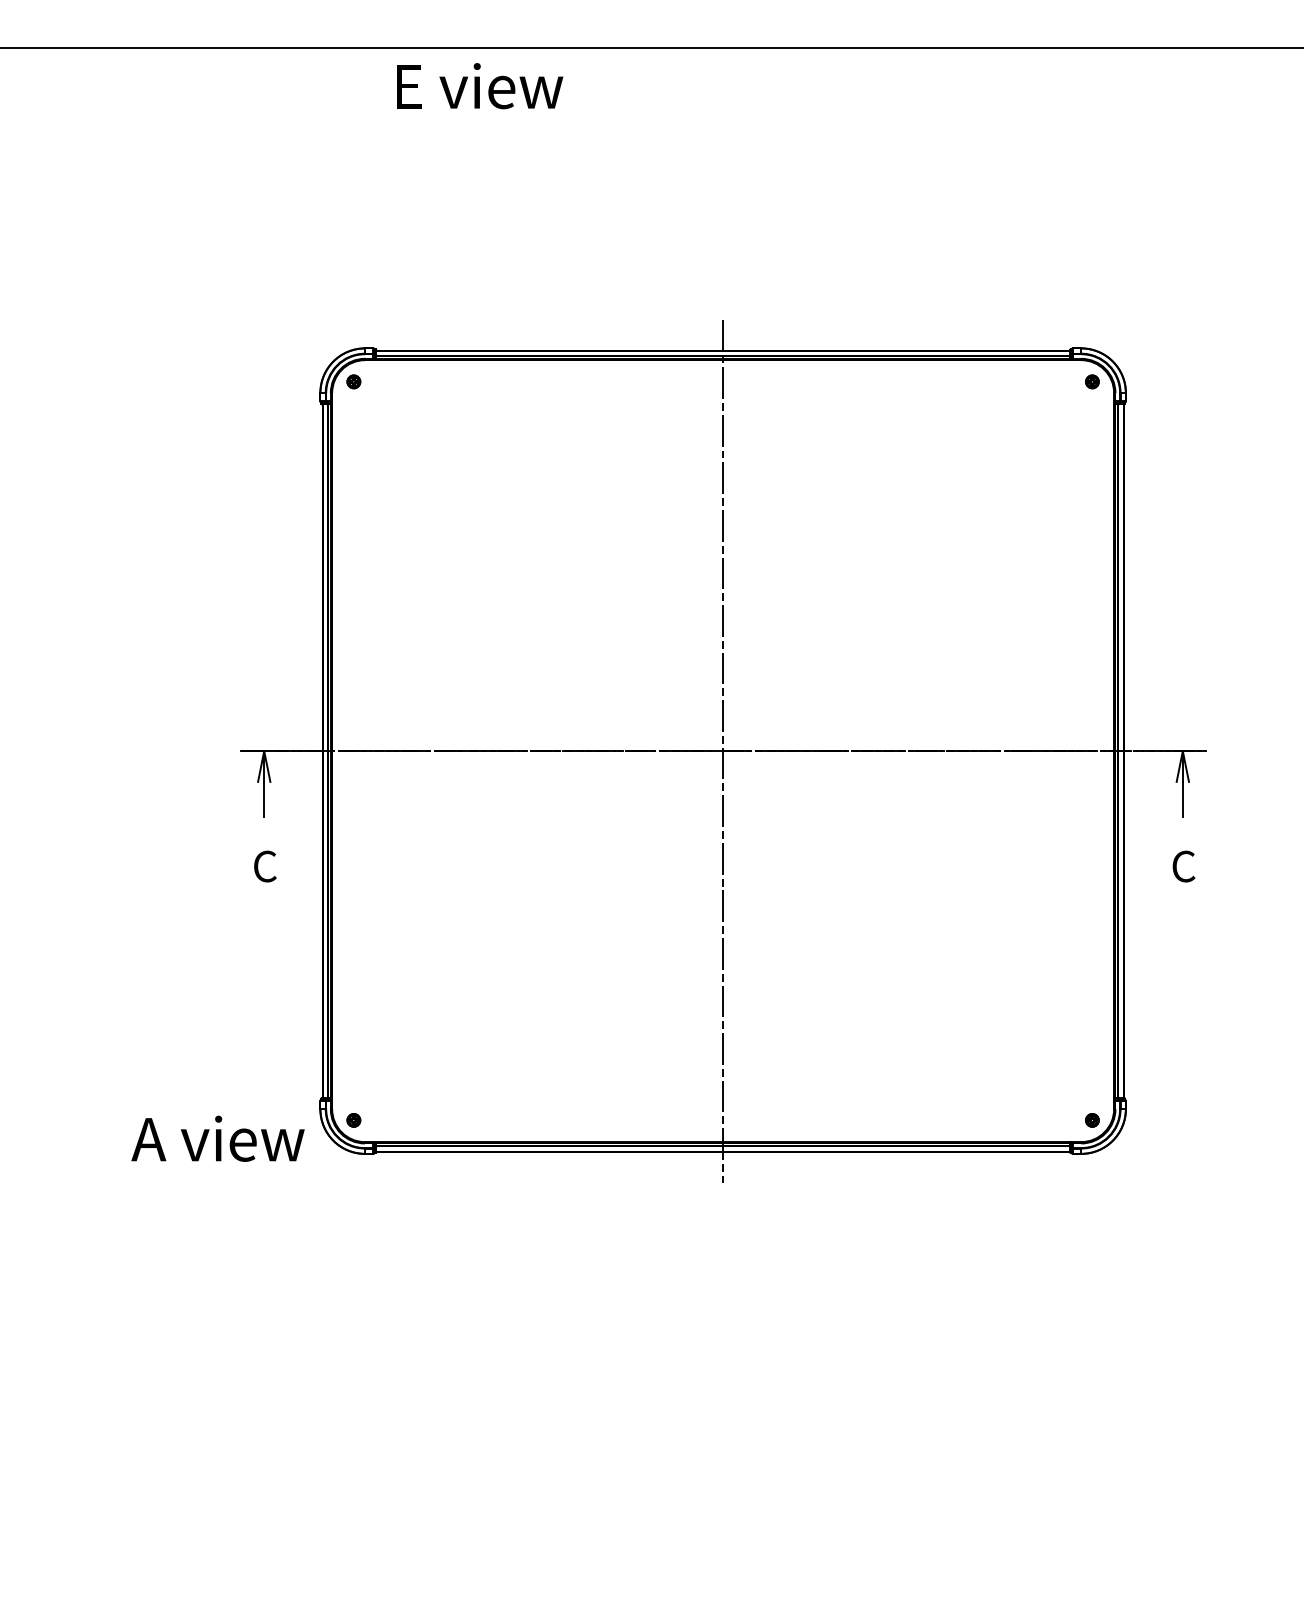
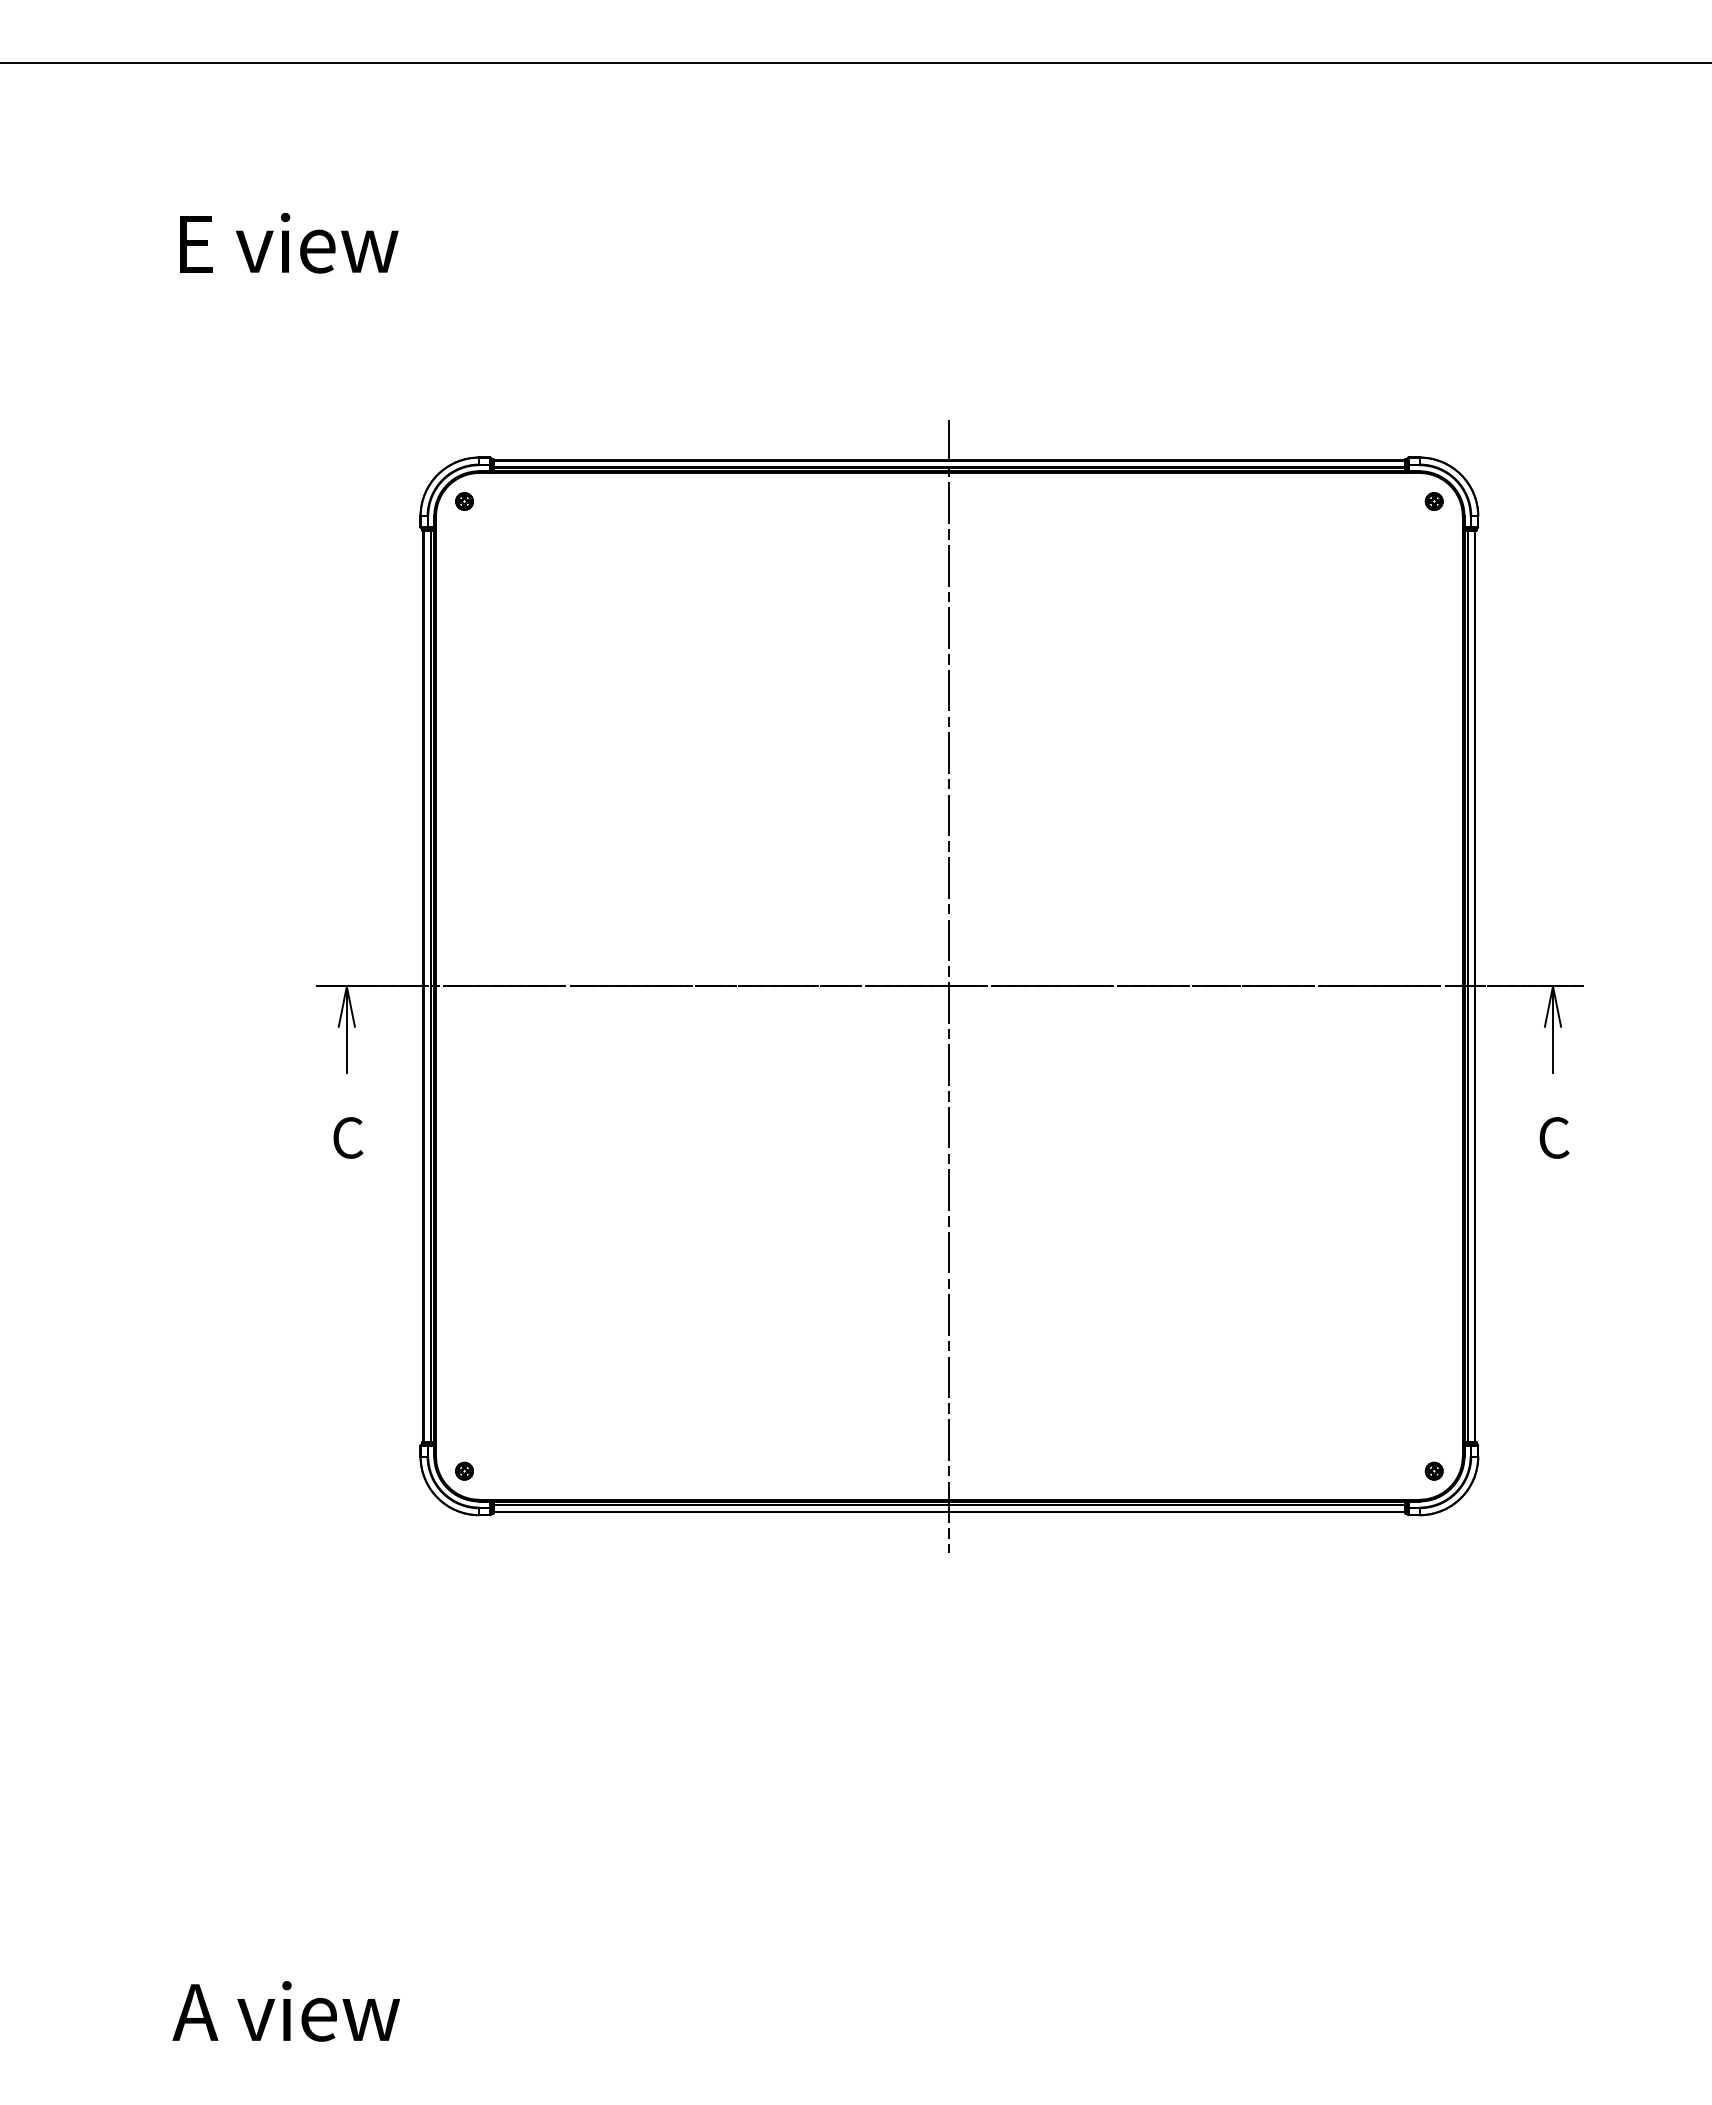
text: (480, 85) -> (289, 242), moved
text: (217, 1138) -> (285, 2011), moved

